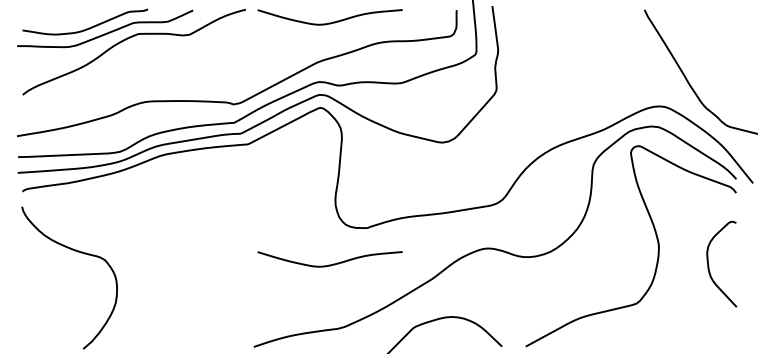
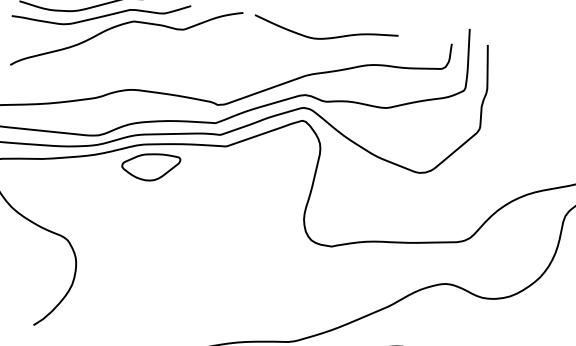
part: (176, 175) -> (150, 166), added
curve: (329, 264) -> (289, 277), removed

